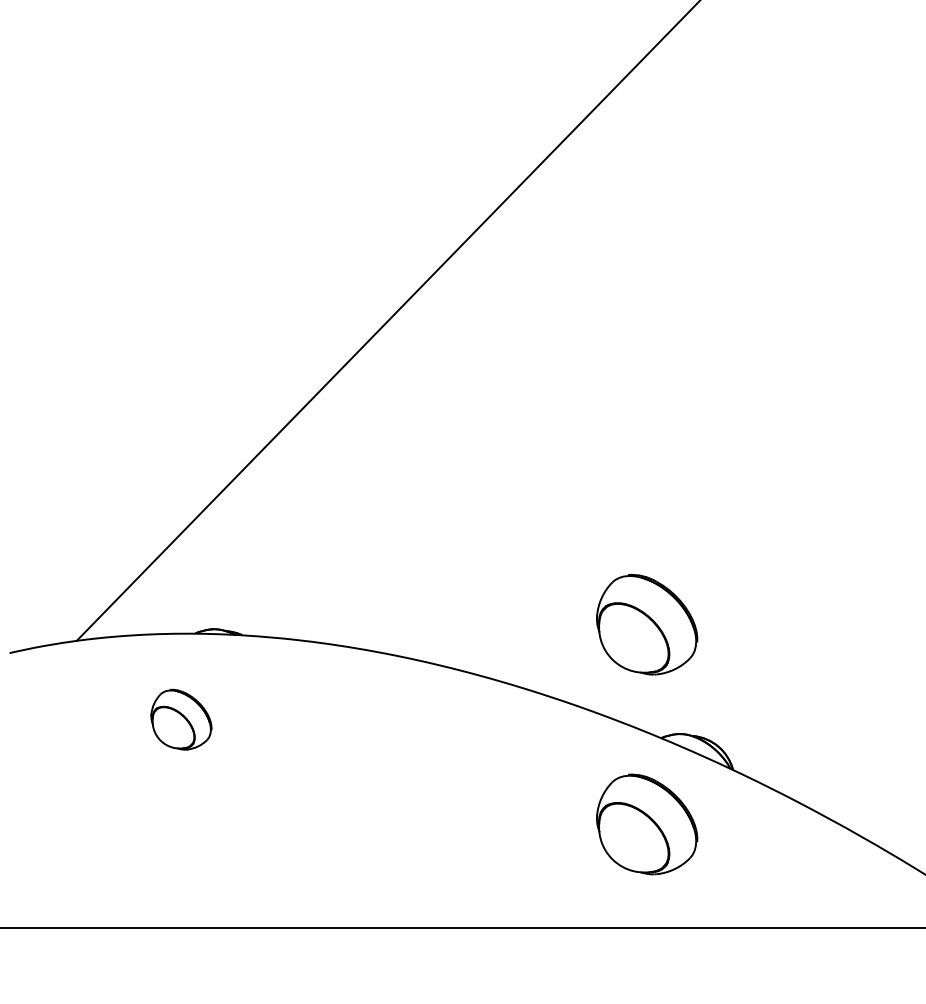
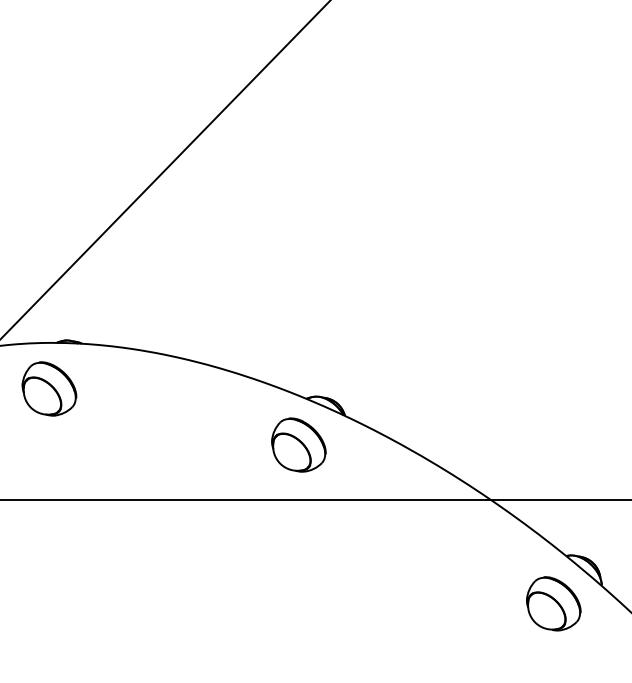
part: (646, 623) -> (298, 337), removed
part: (181, 718) -> (49, 388), size x1.67

